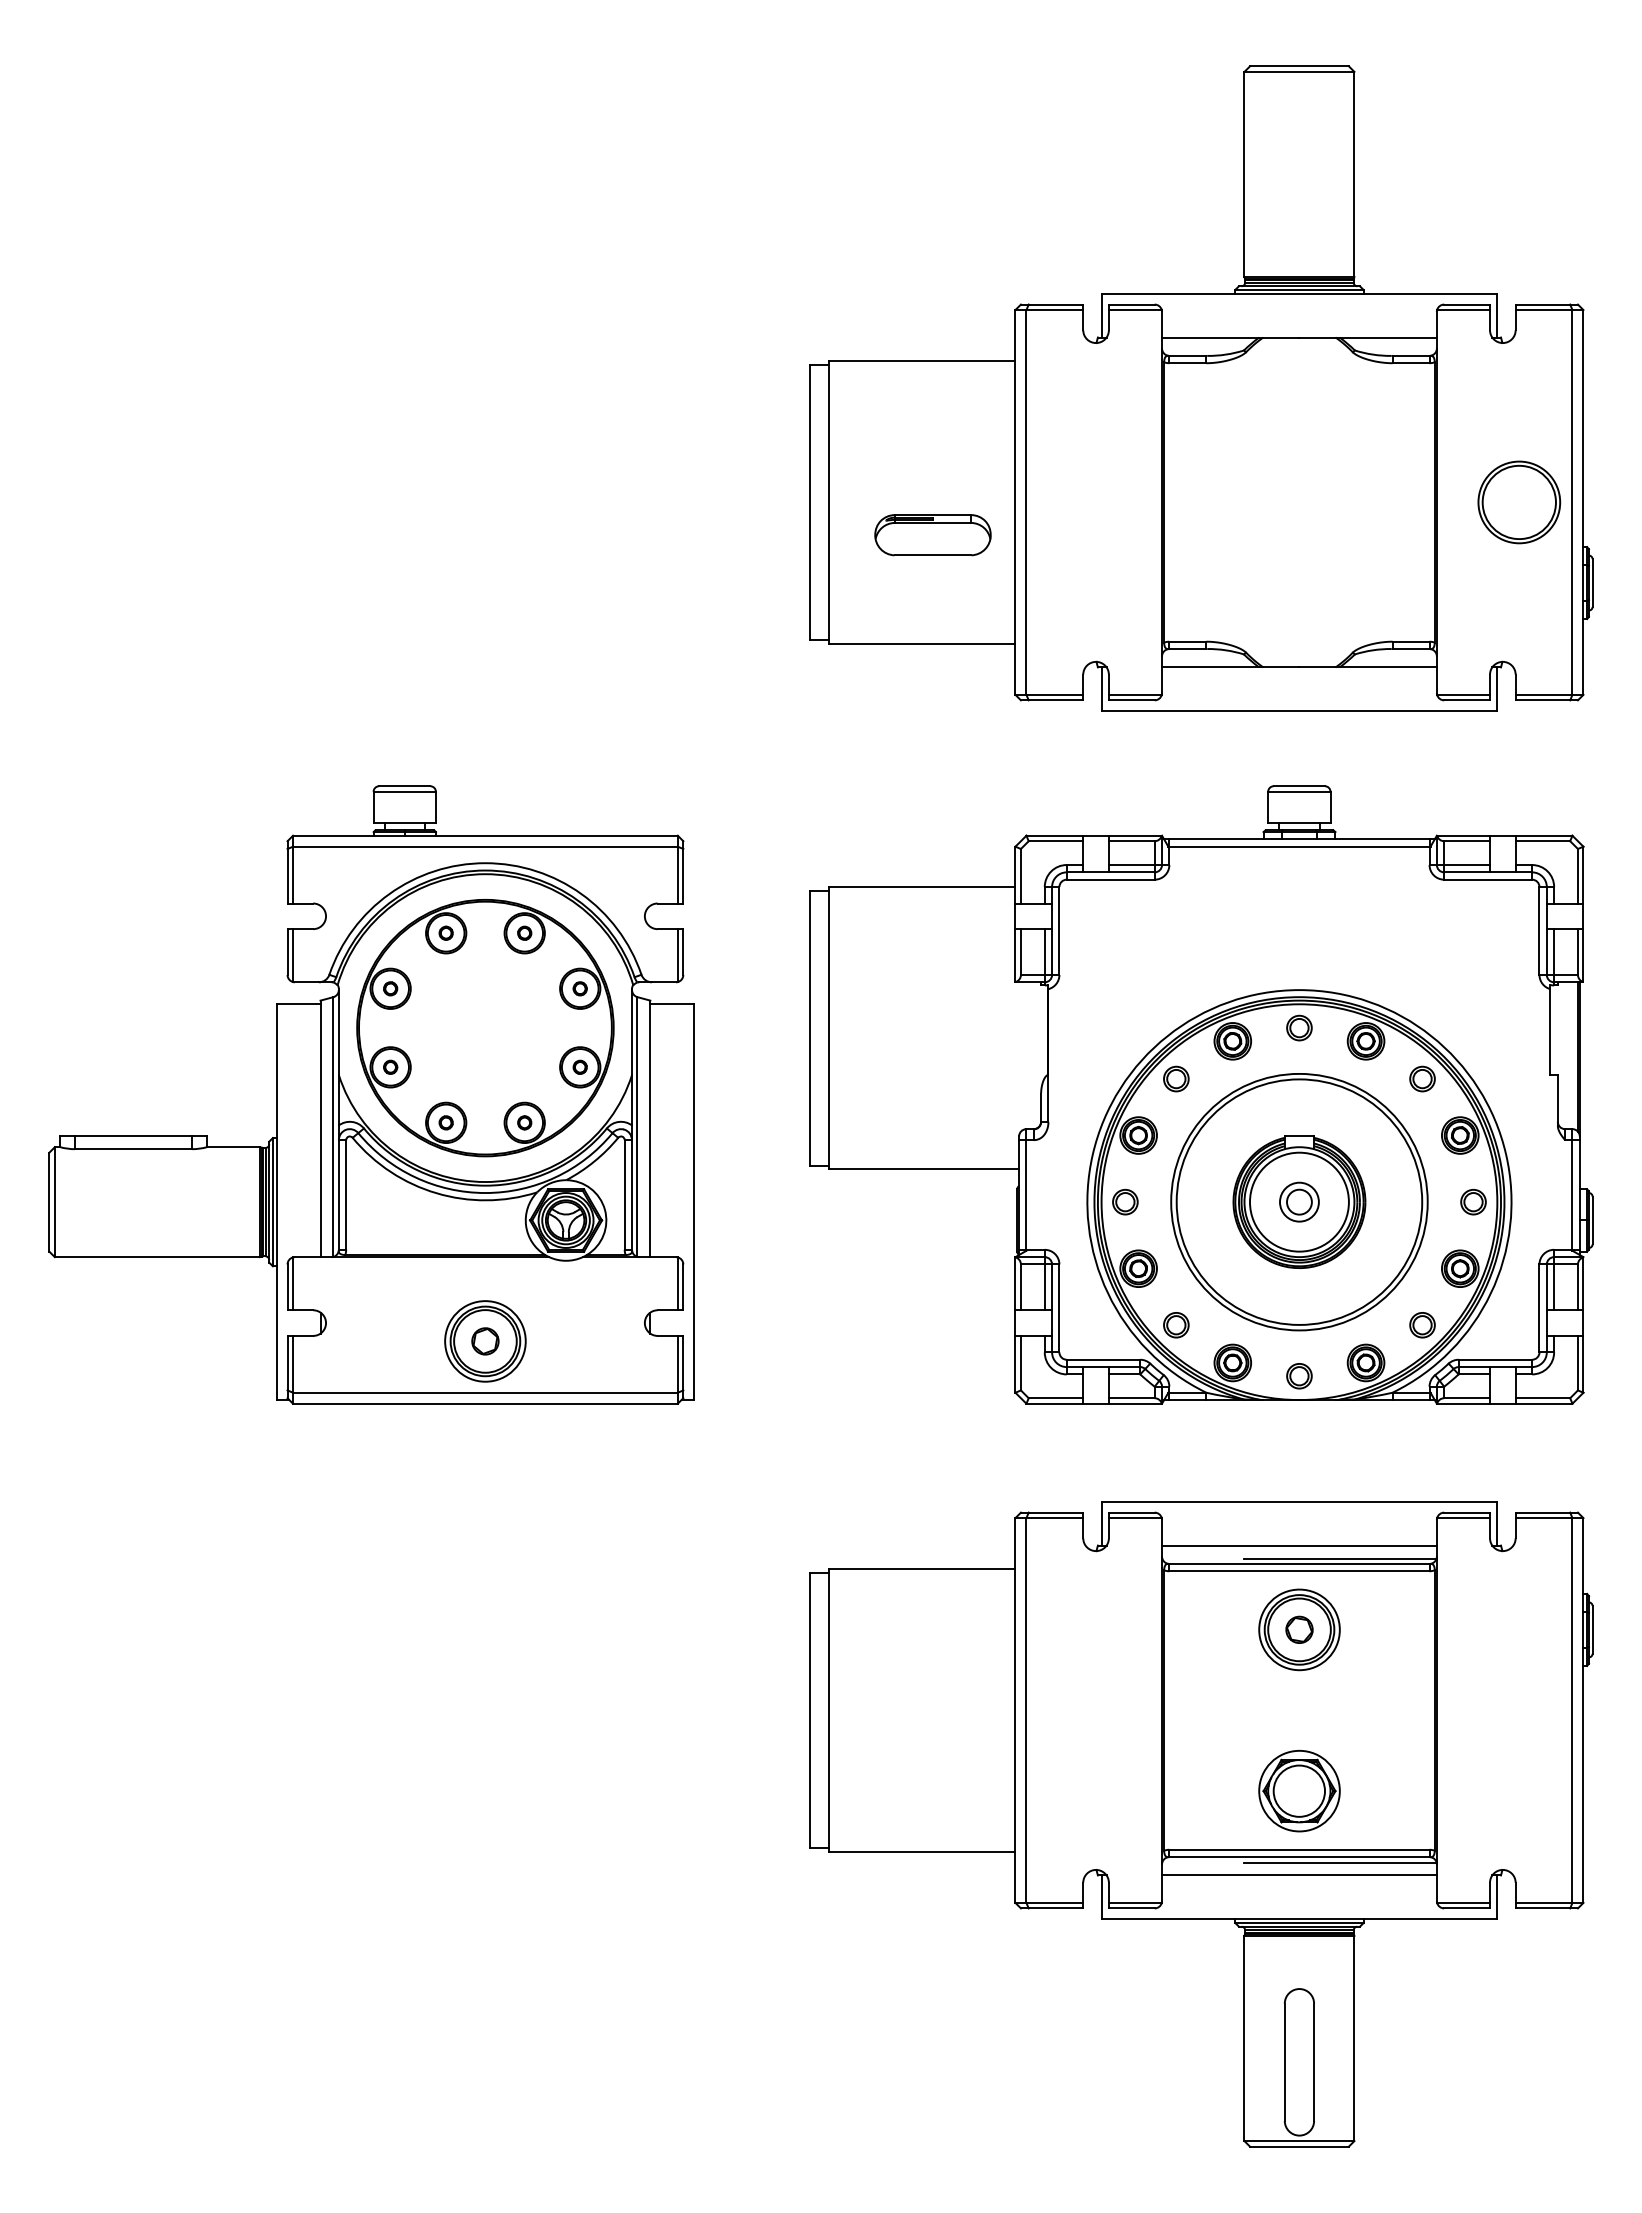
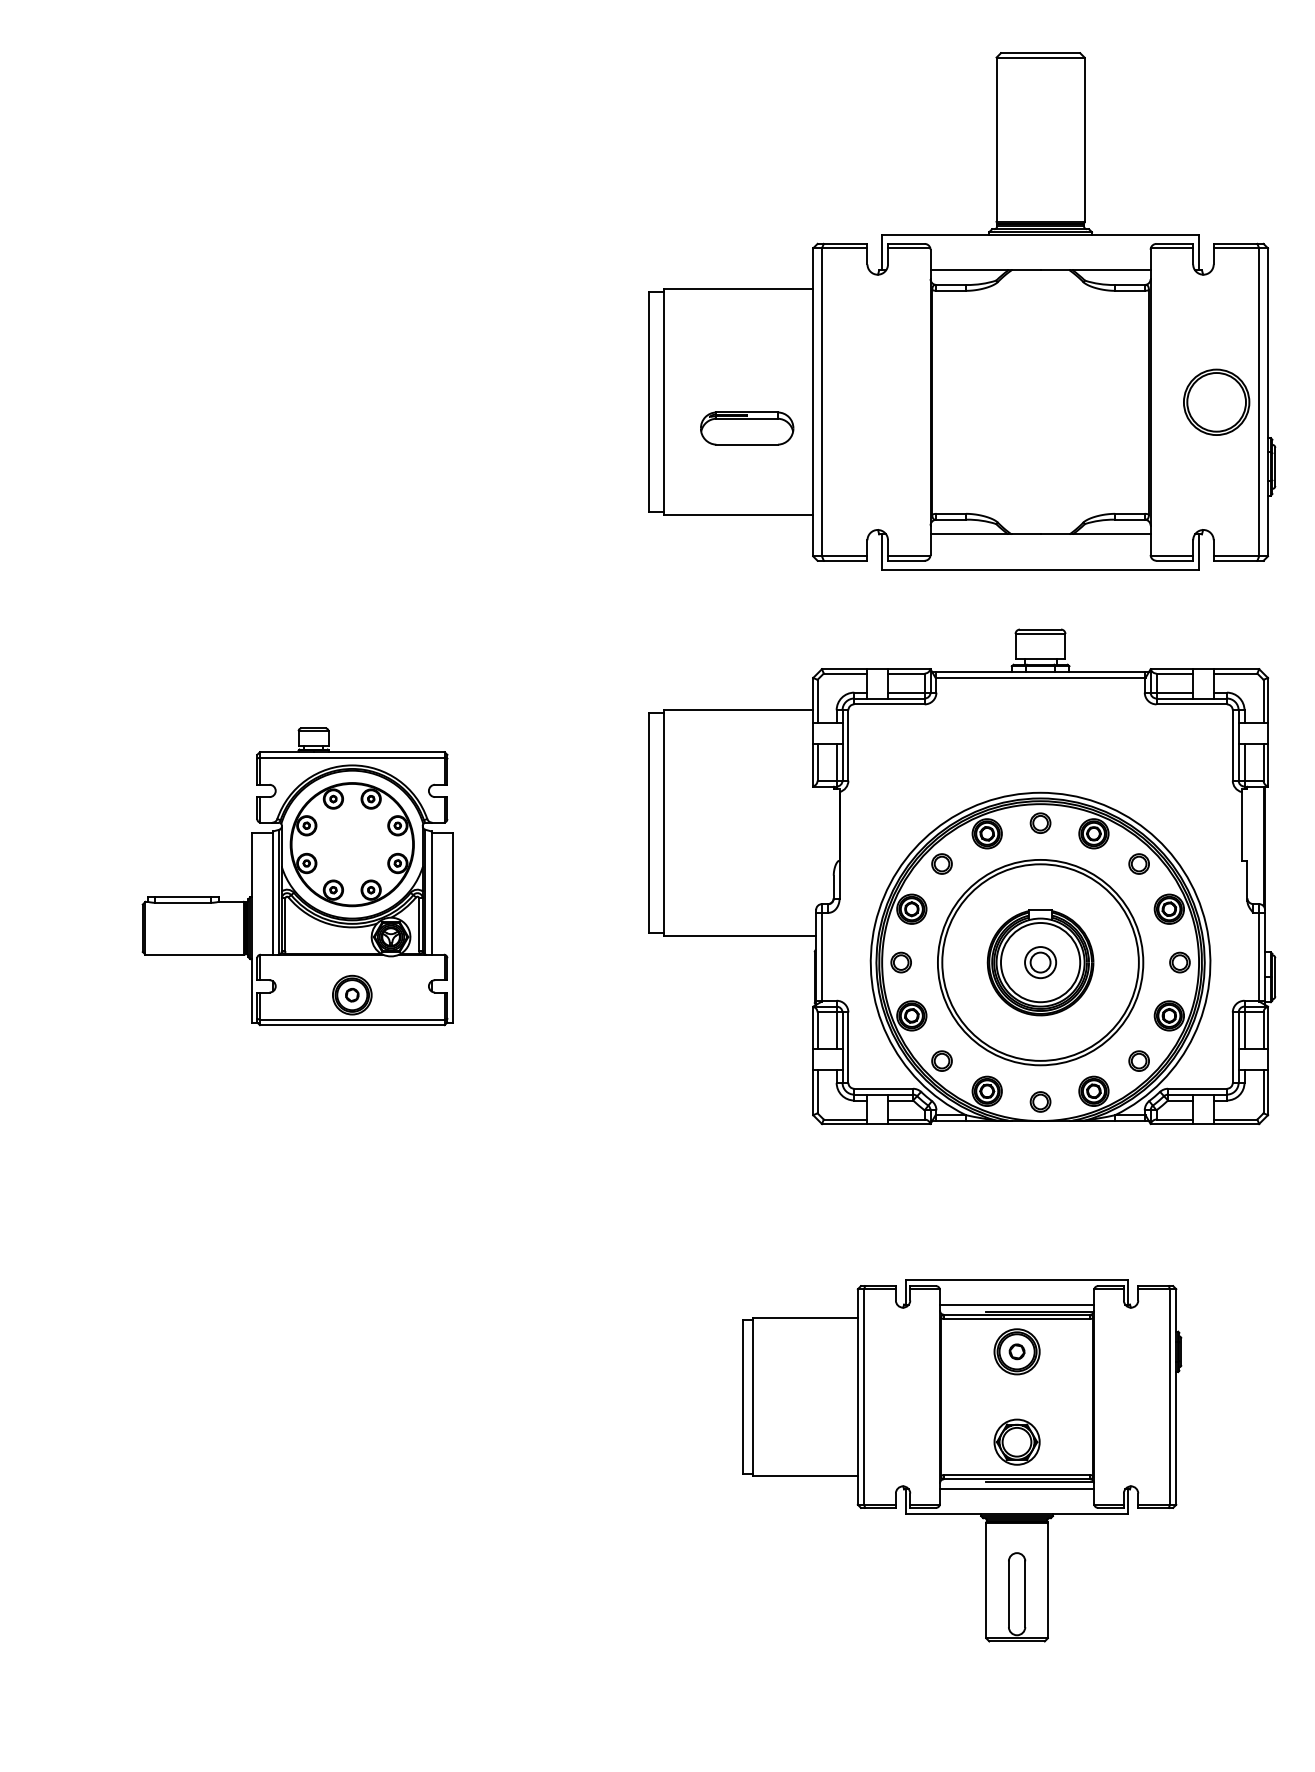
part: (371, 1094) -> (297, 876), size x0.6
part: (1201, 1824) -> (962, 1460), size x0.7

